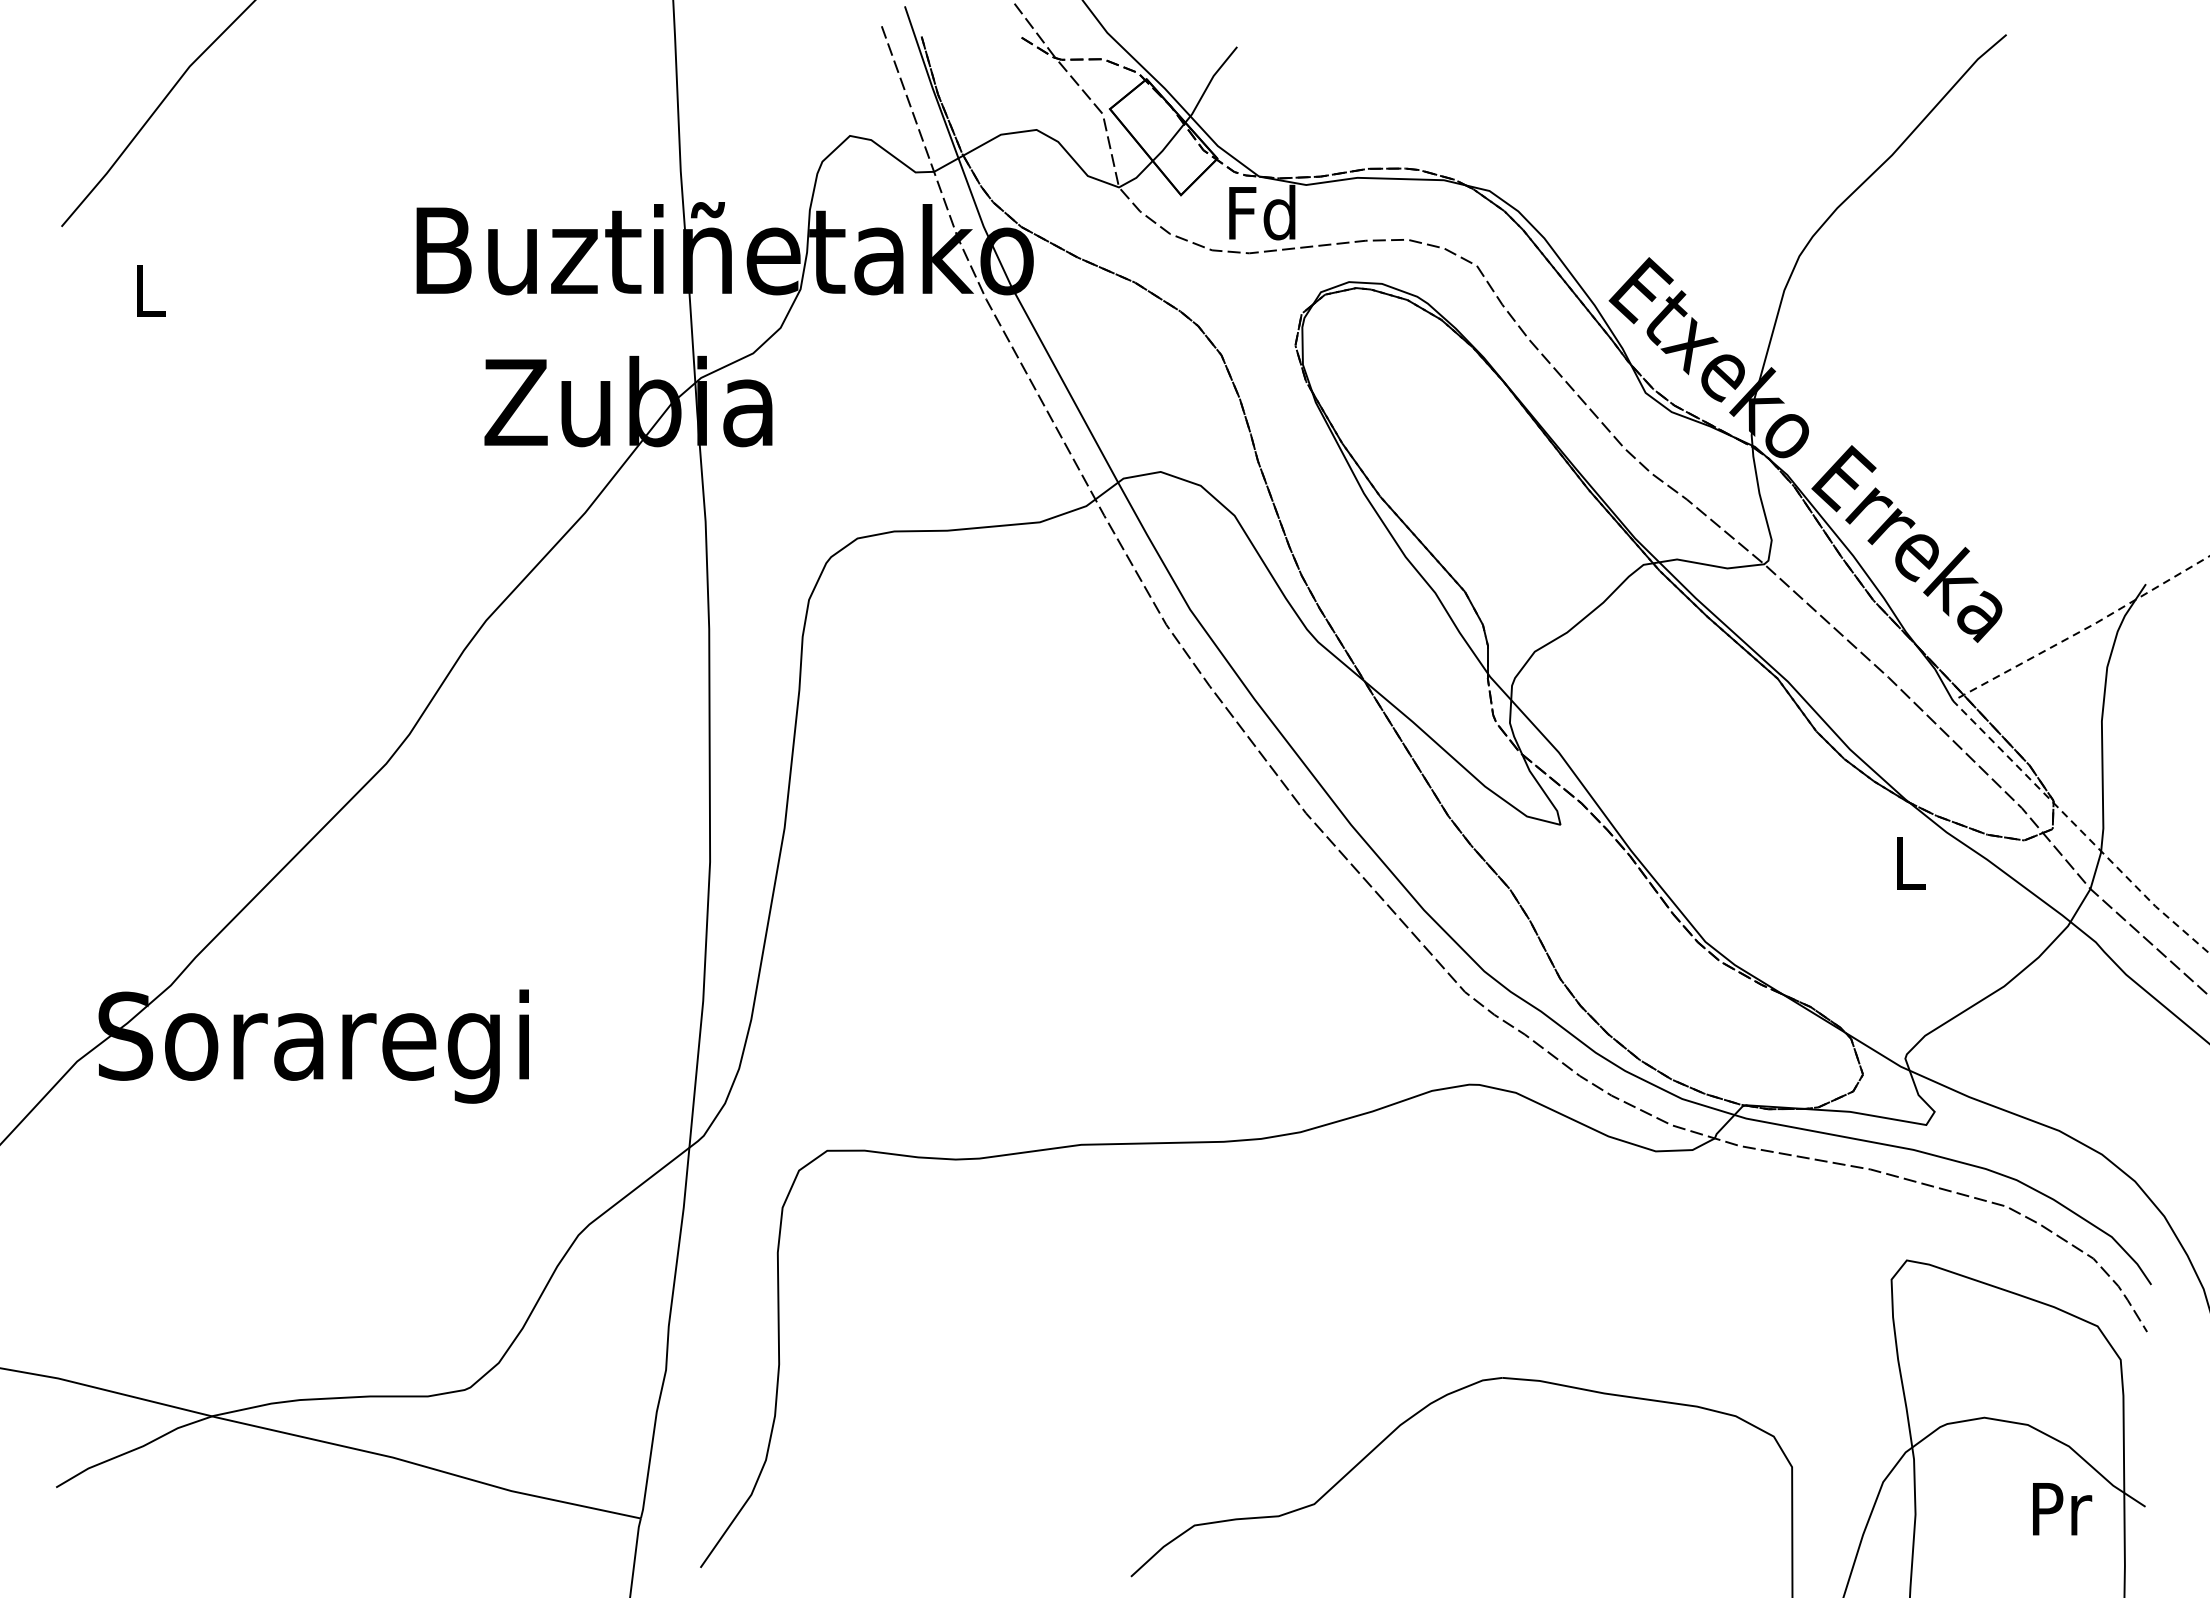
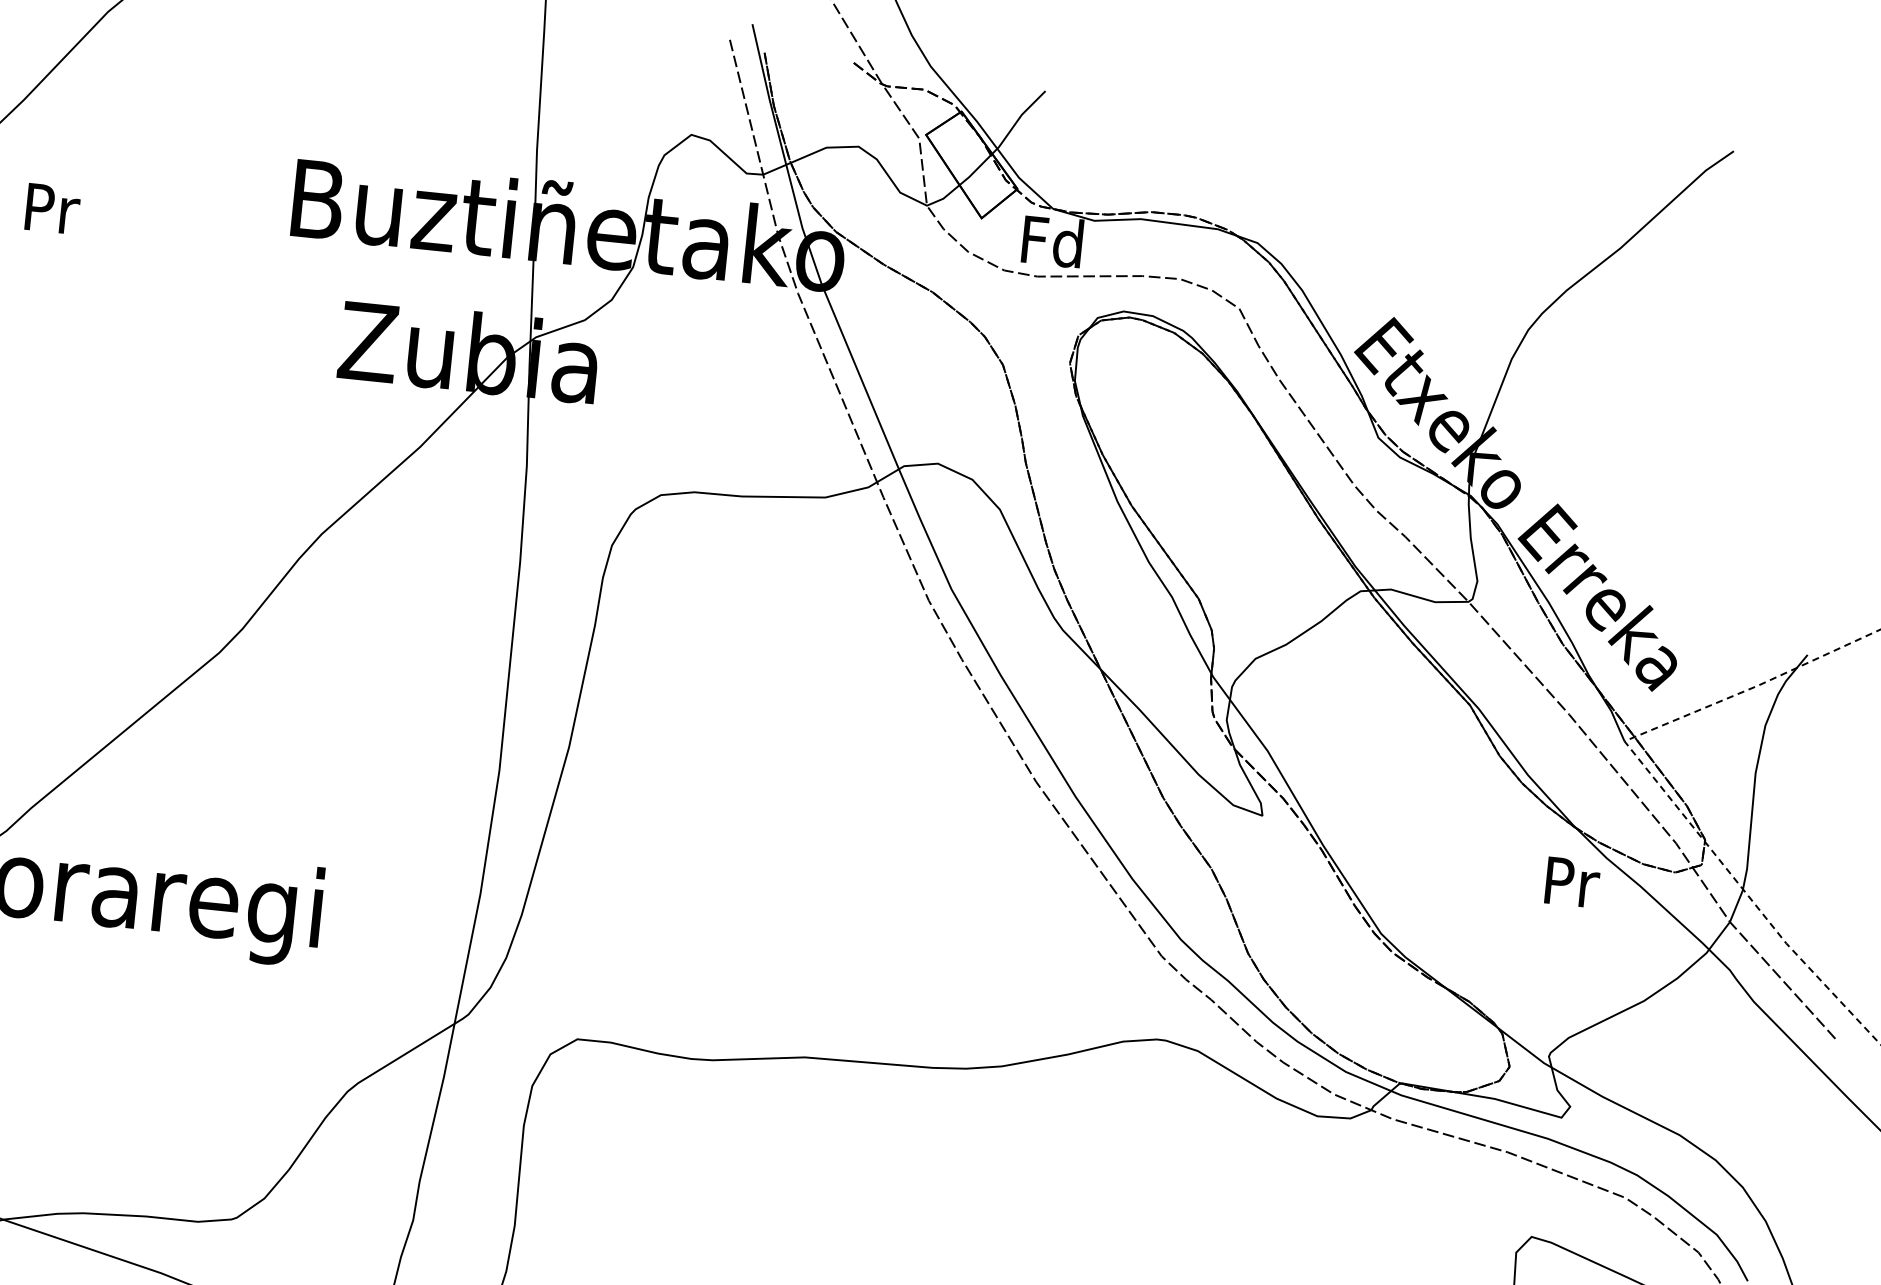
text: (150, 291) -> (52, 209), L -> Pr
text: (1911, 863) -> (1572, 882), L -> Pr

